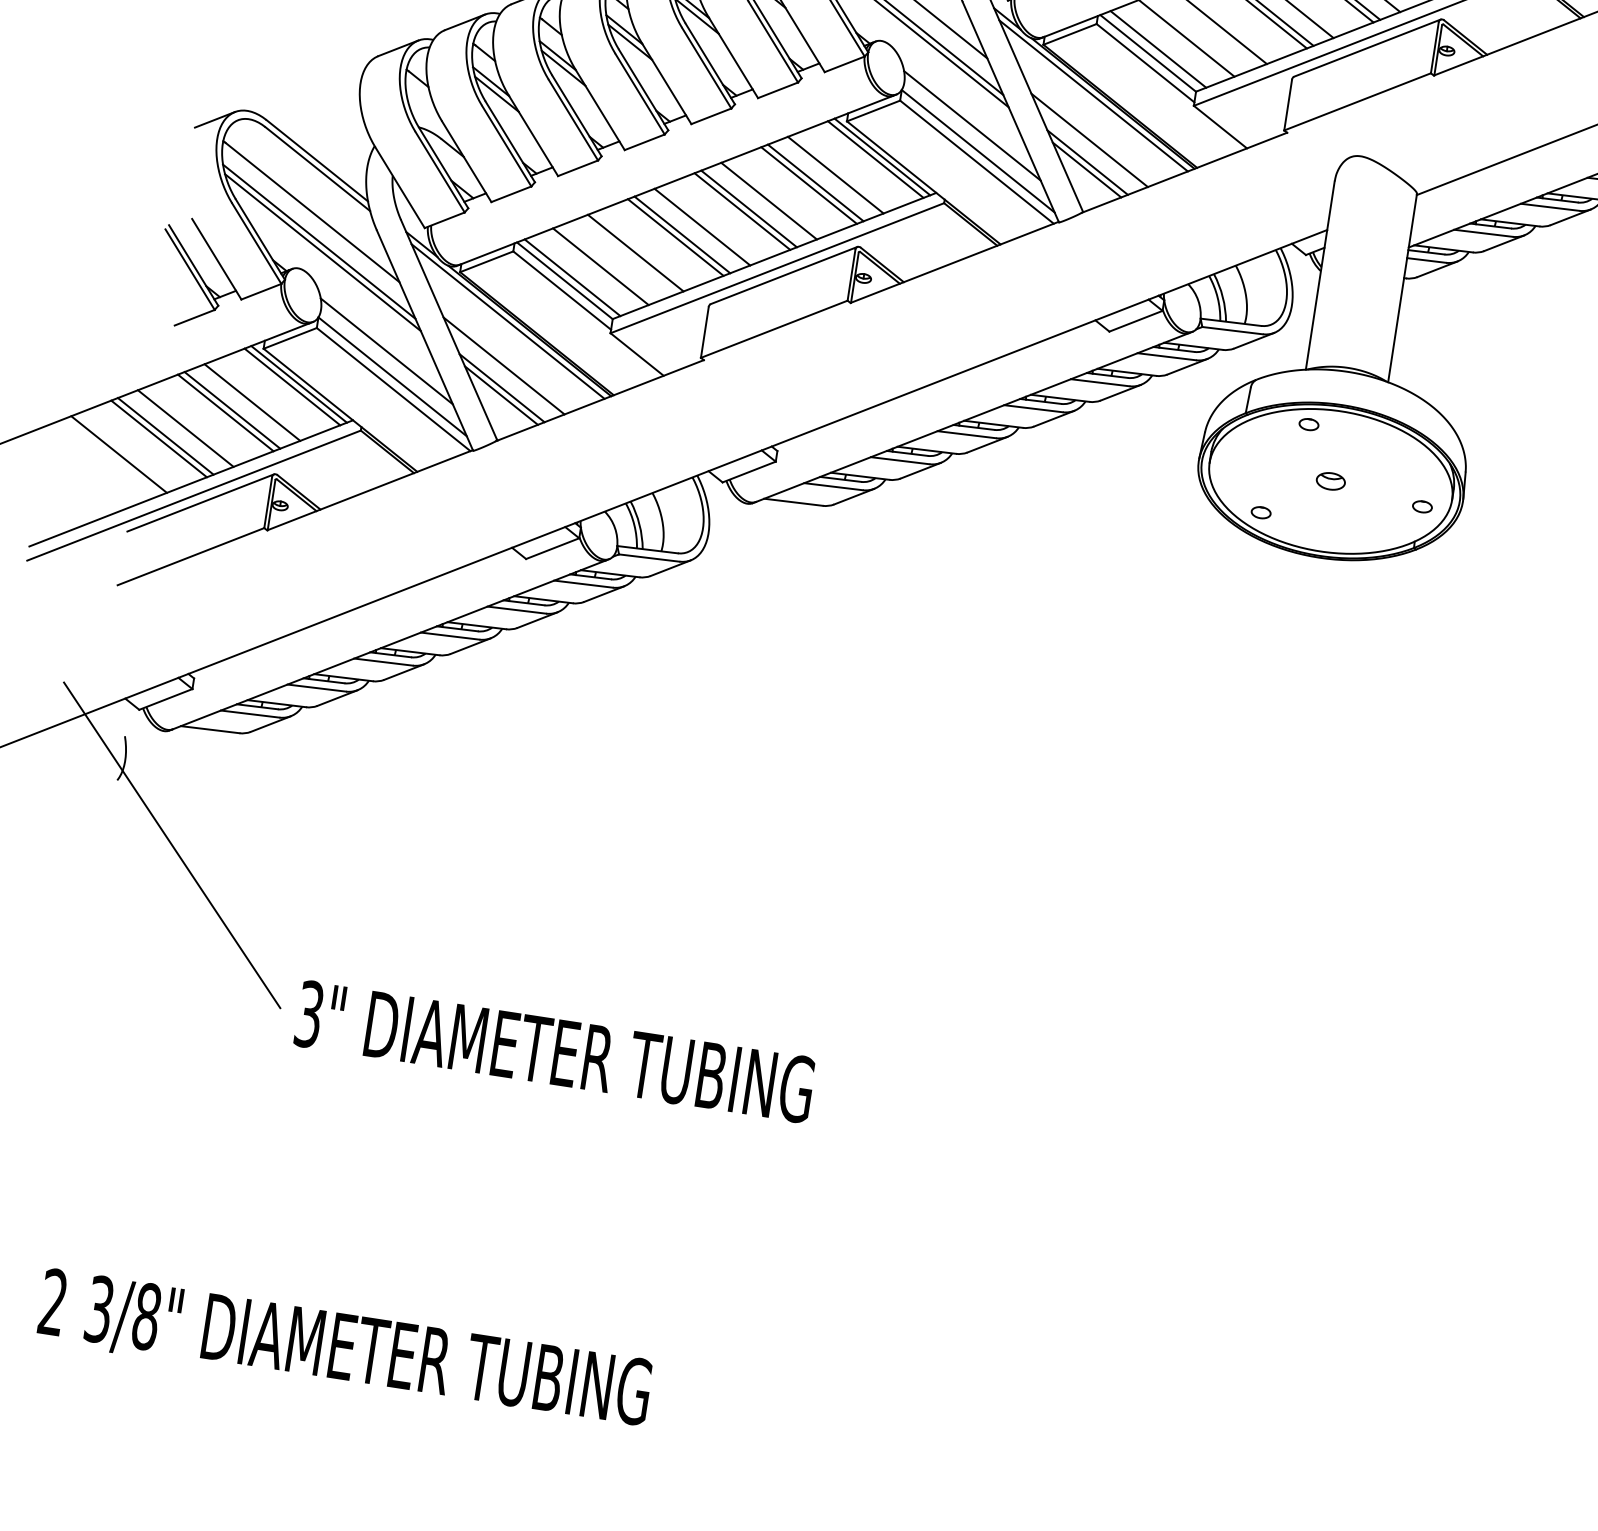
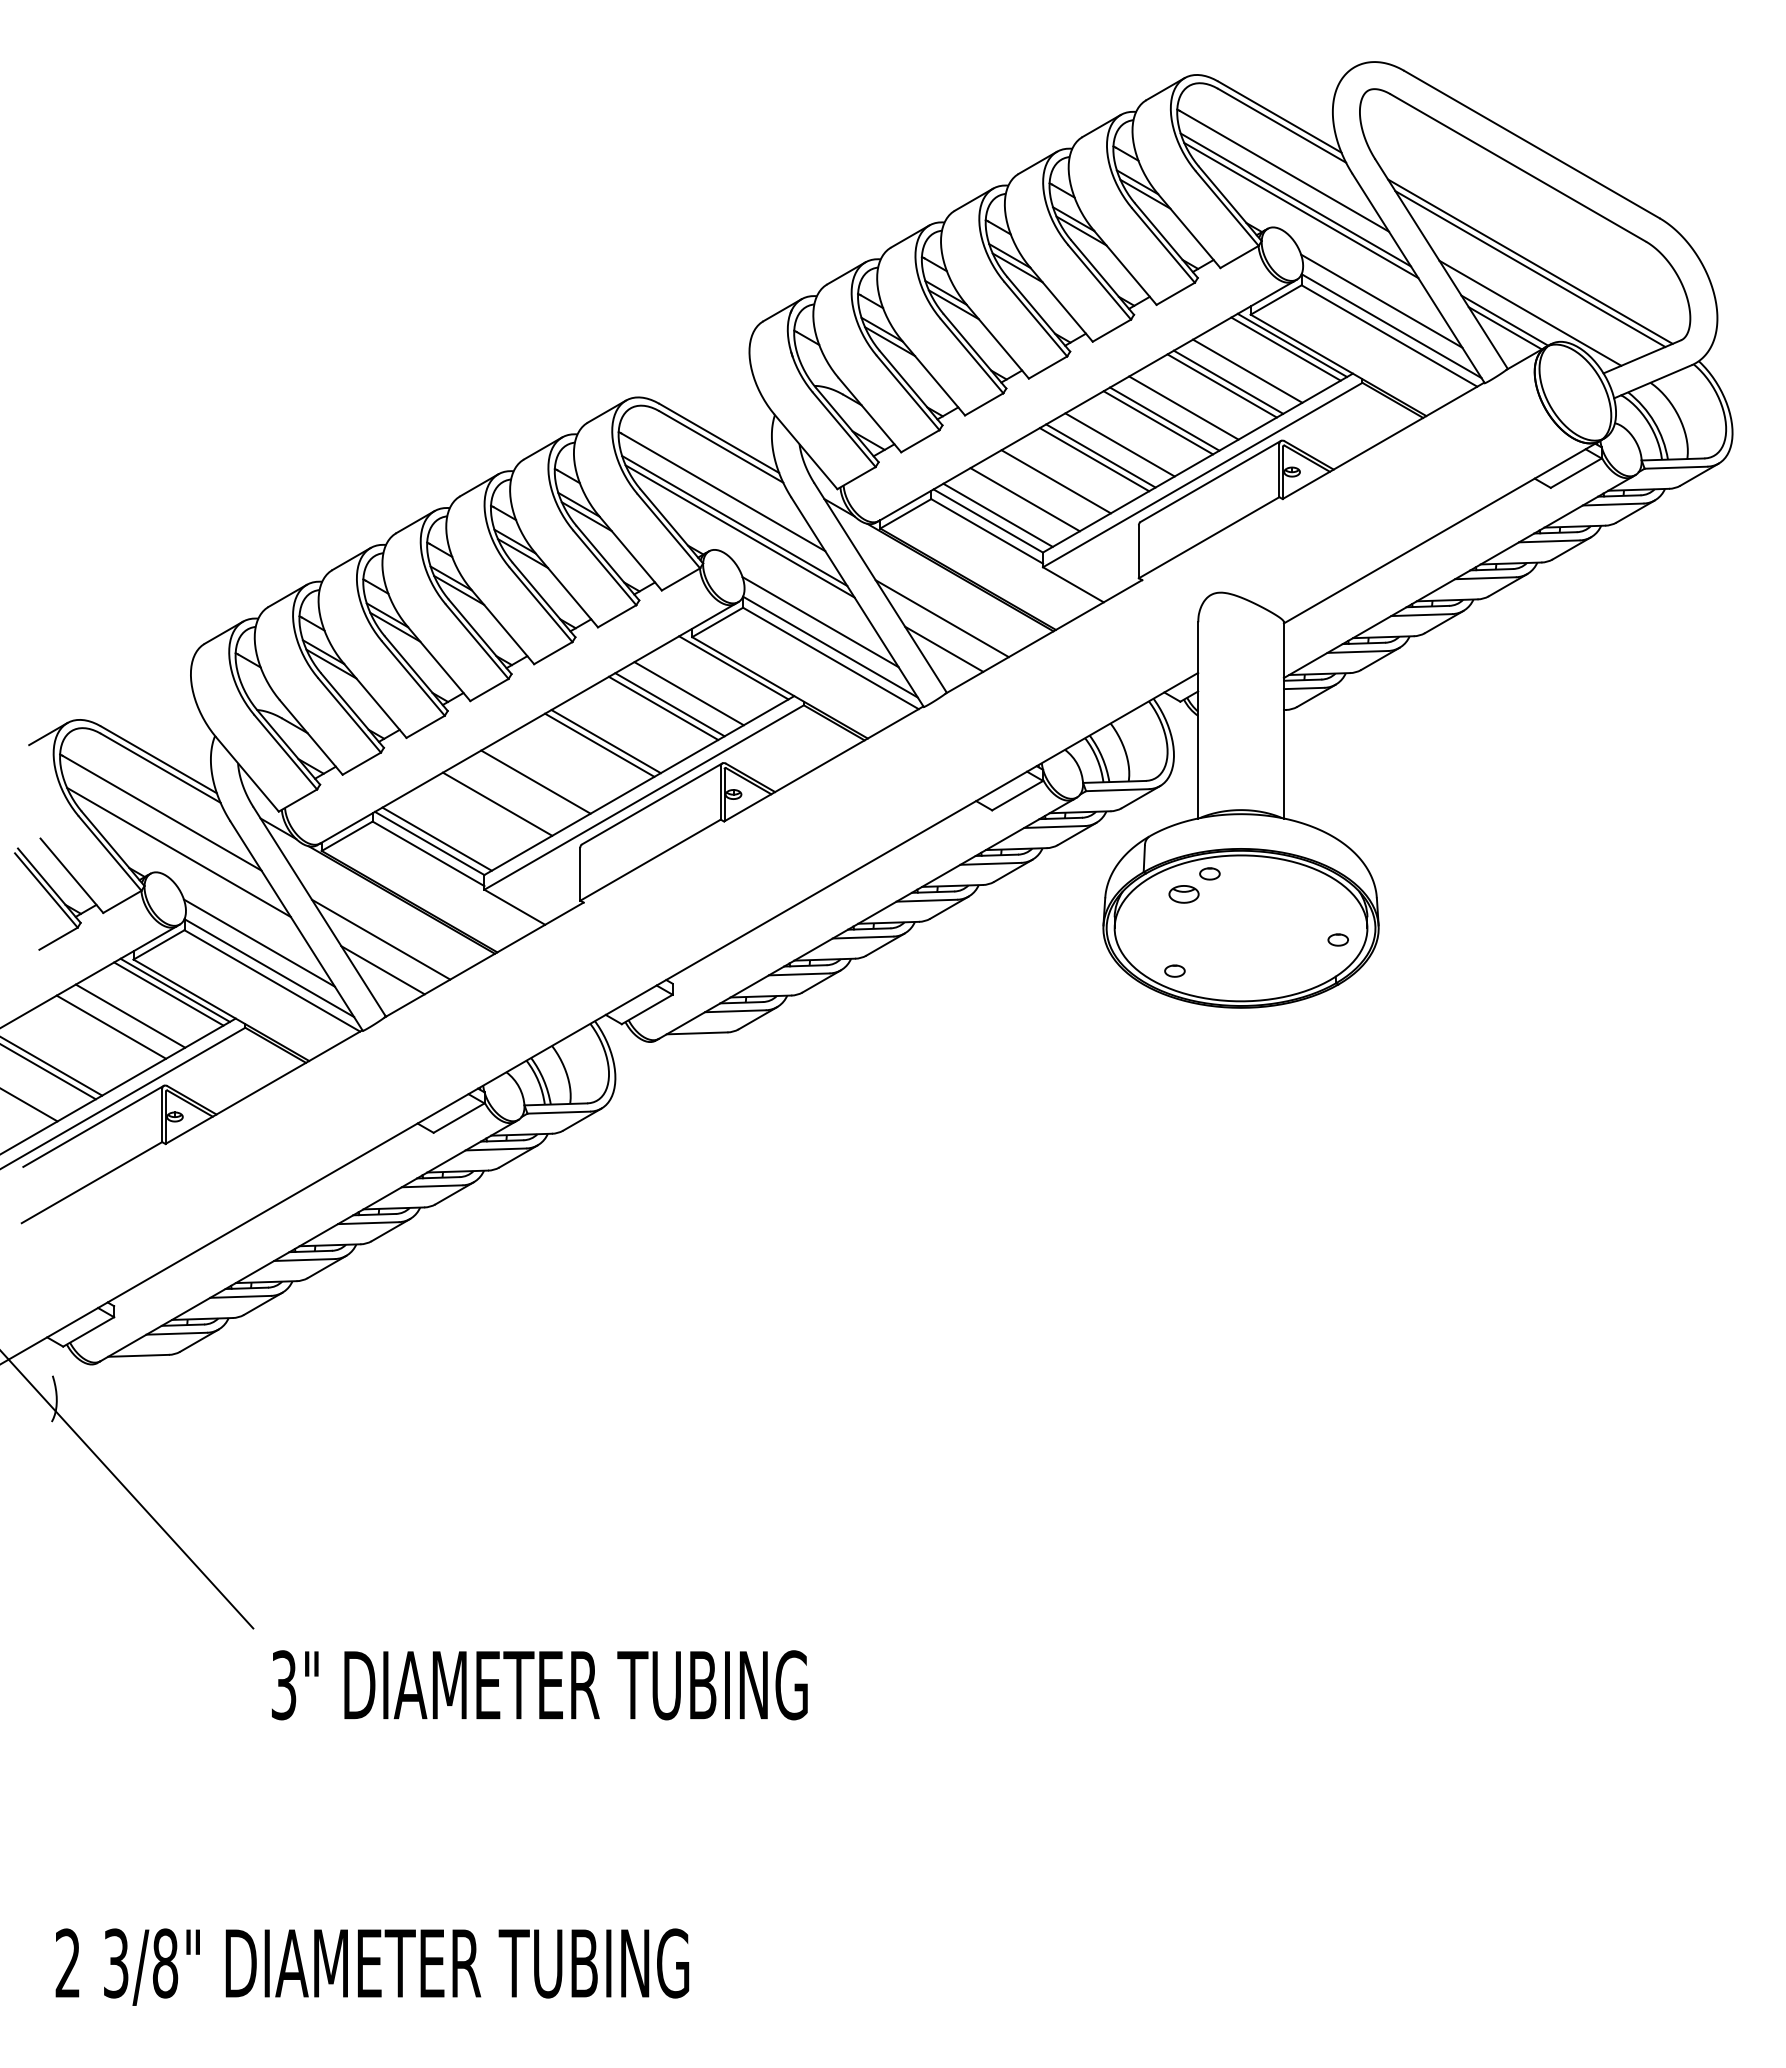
line: (1093, 95) -> (939, 572), removed
line: (875, 159) -> (727, 671), removed
line: (1087, 162) -> (943, 641), removed
line: (769, 201) -> (625, 730), removed
line: (702, 226) -> (561, 766), removed
line: (682, 235) -> (542, 778), removed
line: (319, 241) -> (173, 841), removed
line: (600, 266) -> (463, 823), removed
line: (507, 321) -> (377, 893), removed
line: (502, 388) -> (382, 962), removed
line: (225, 412) -> (104, 1030), removed
line: (185, 428) -> (66, 1052), removed
part: (1330, 481) -> (1183, 894), moved
text: (554, 1052) -> (539, 1685), moved

